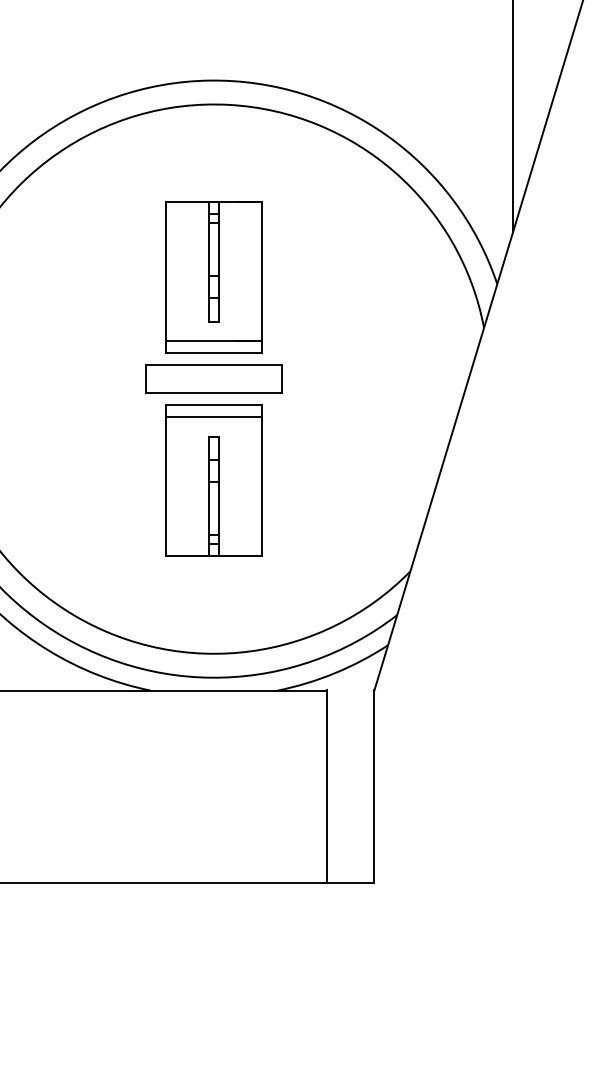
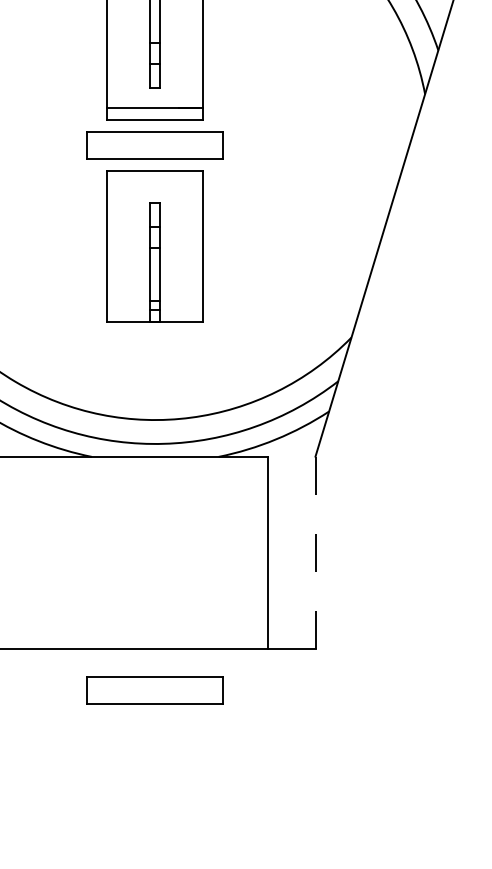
line: (214, 416) -> (155, 182), removed
line: (374, 787) -> (315, 553), solid -> dashed
part: (213, 923) -> (154, 689), added

